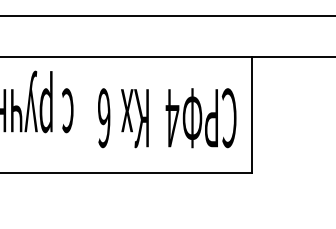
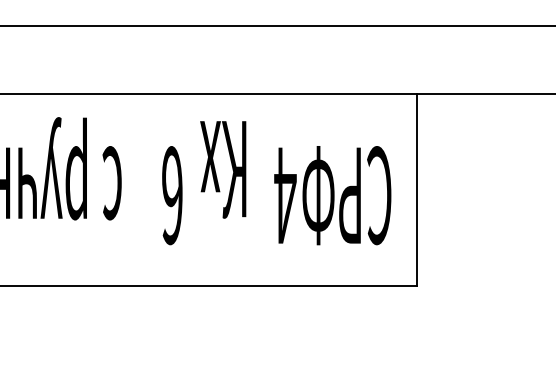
text: (134, 118) -> (222, 169), moved

